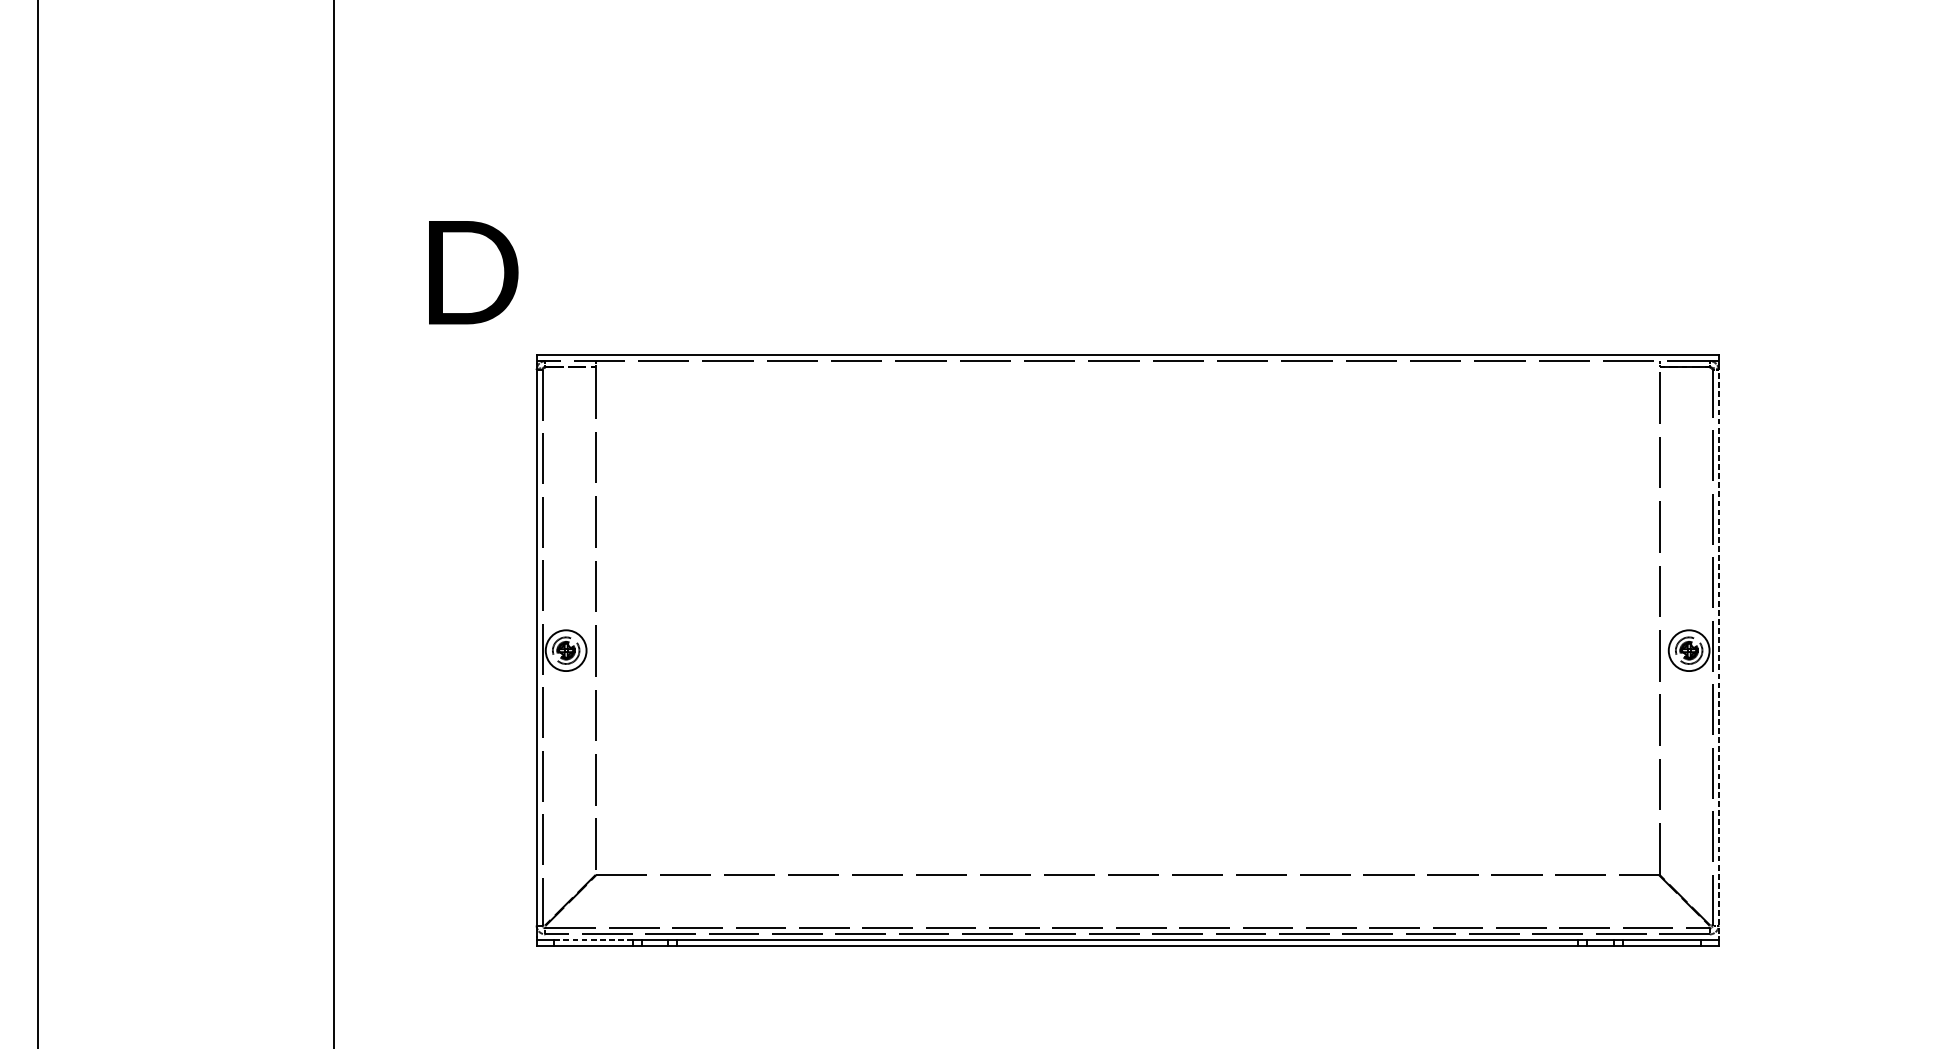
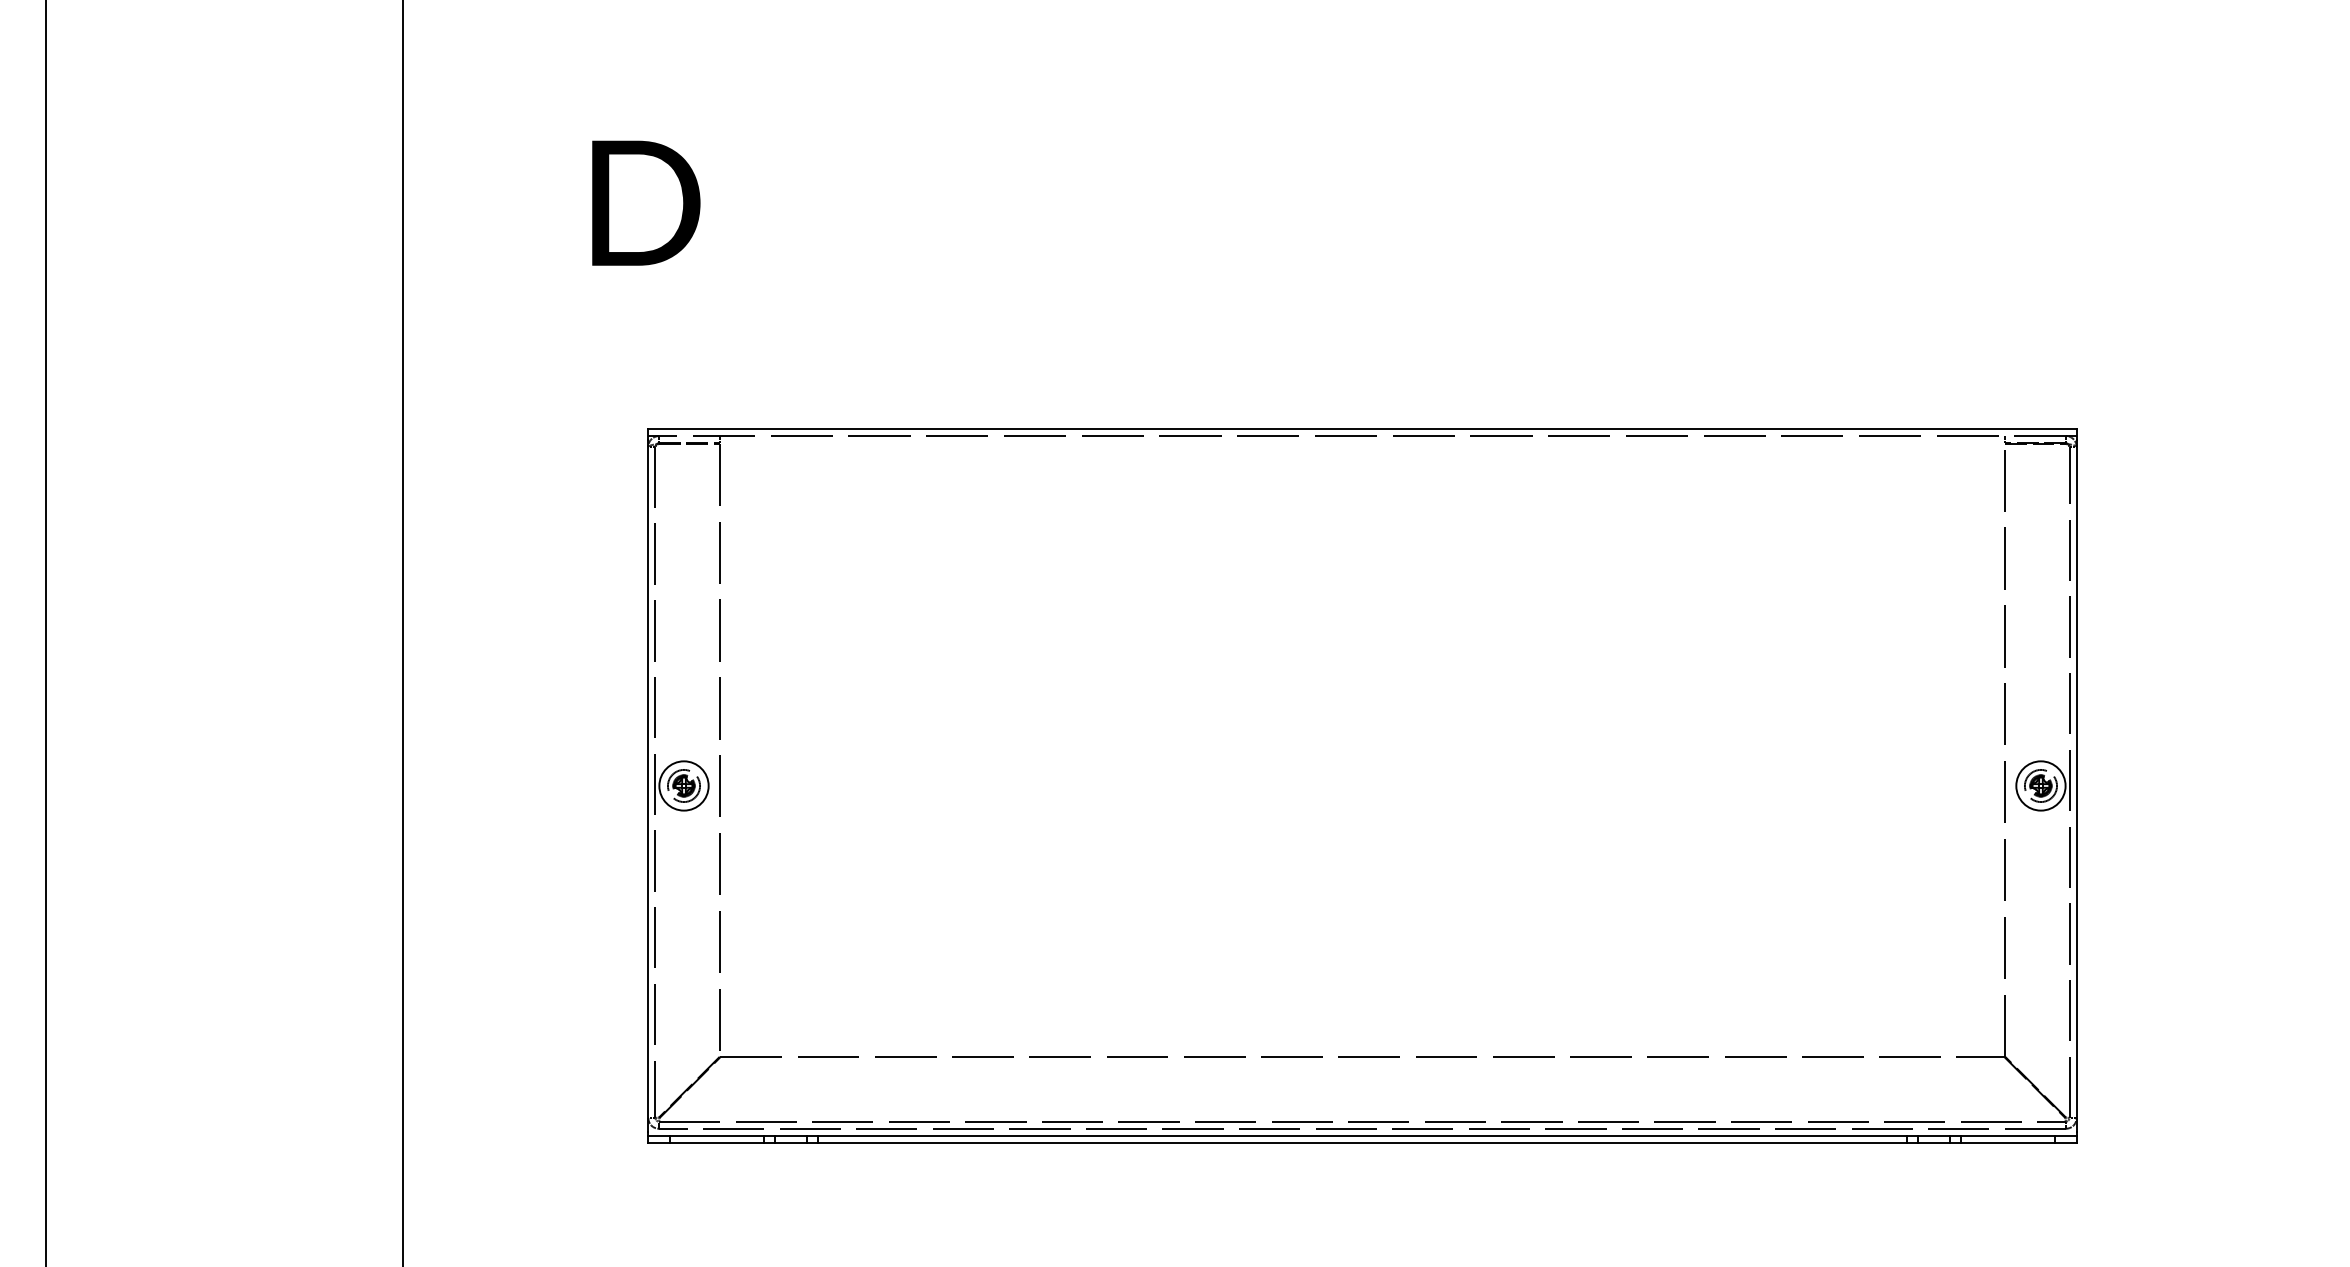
text: (473, 272) -> (646, 202), moved
line: (1718, 651) -> (2076, 786), dashed -> solid
line: (593, 939) -> (717, 1135), dashed -> solid

